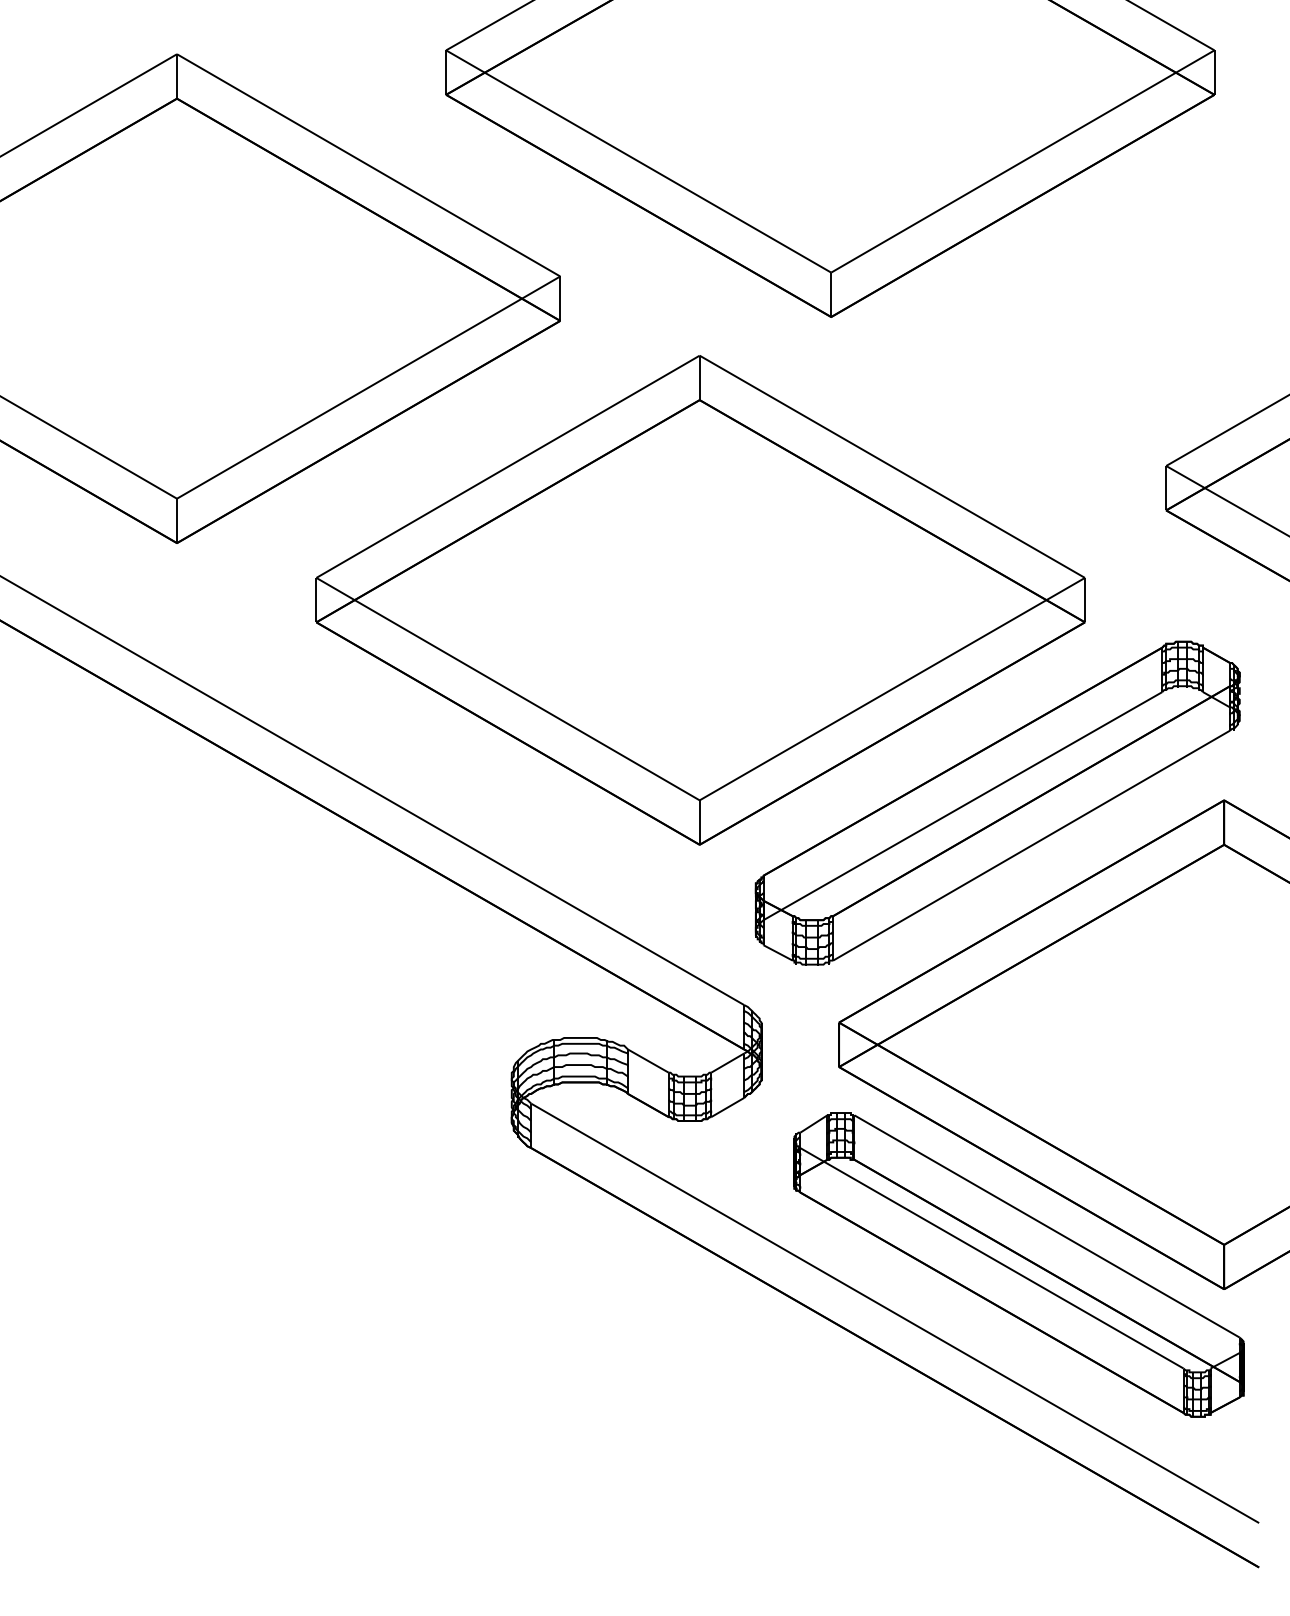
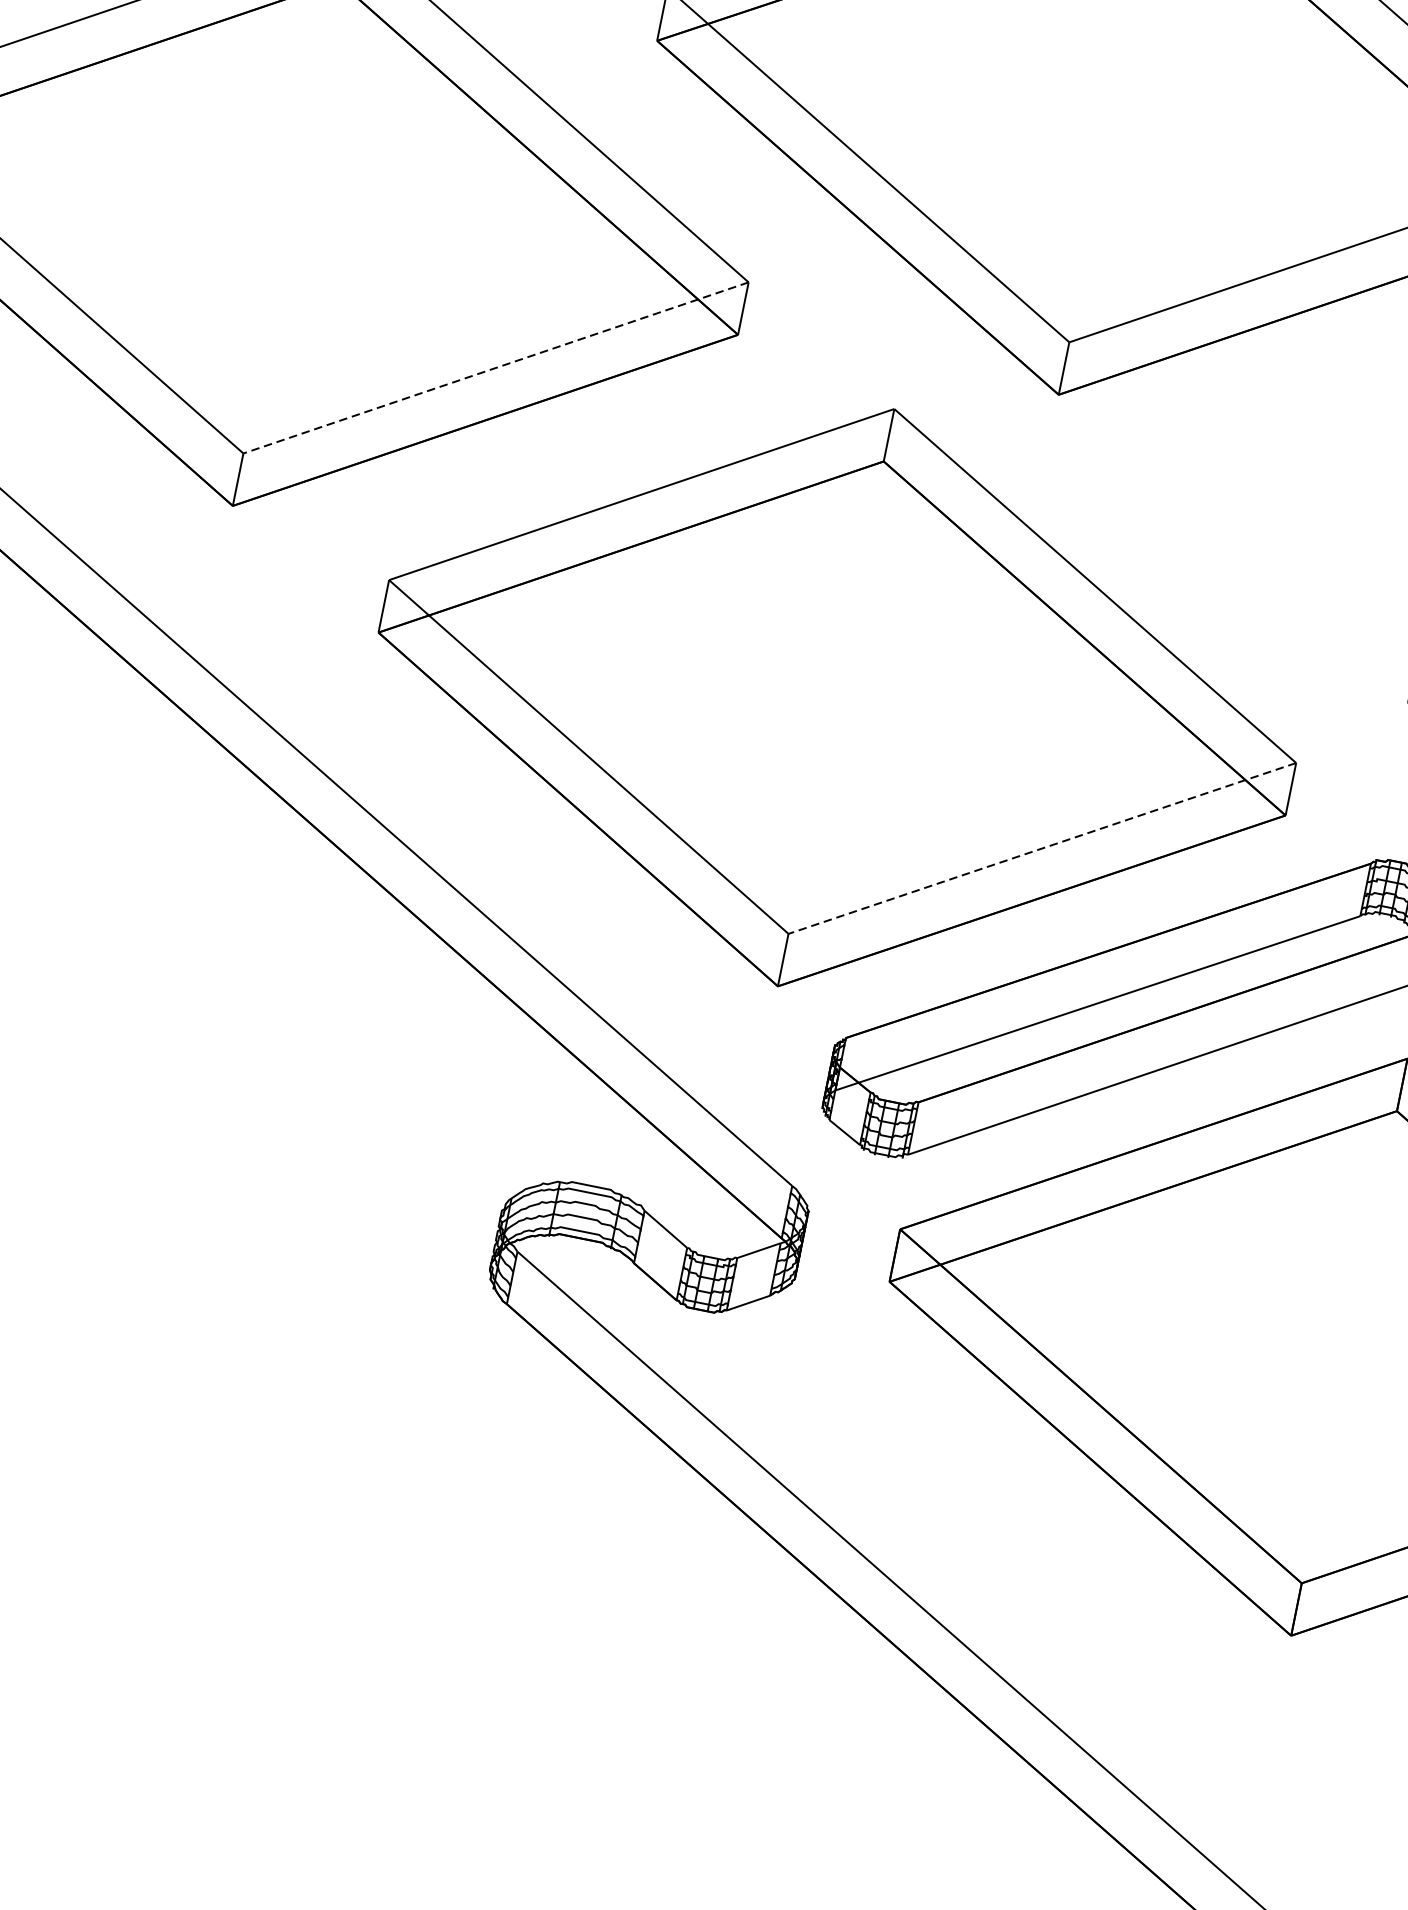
line: (368, 387) -> (495, 367), solid -> dashed
line: (891, 689) -> (1041, 848), solid -> dashed
part: (1018, 1264) -> (1054, 1557), removed

